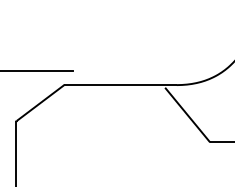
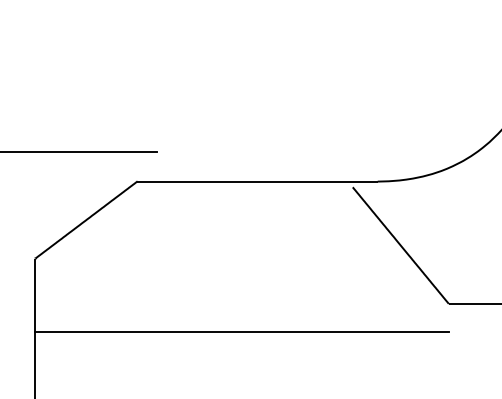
line: (113, 155) -> (242, 331), added

